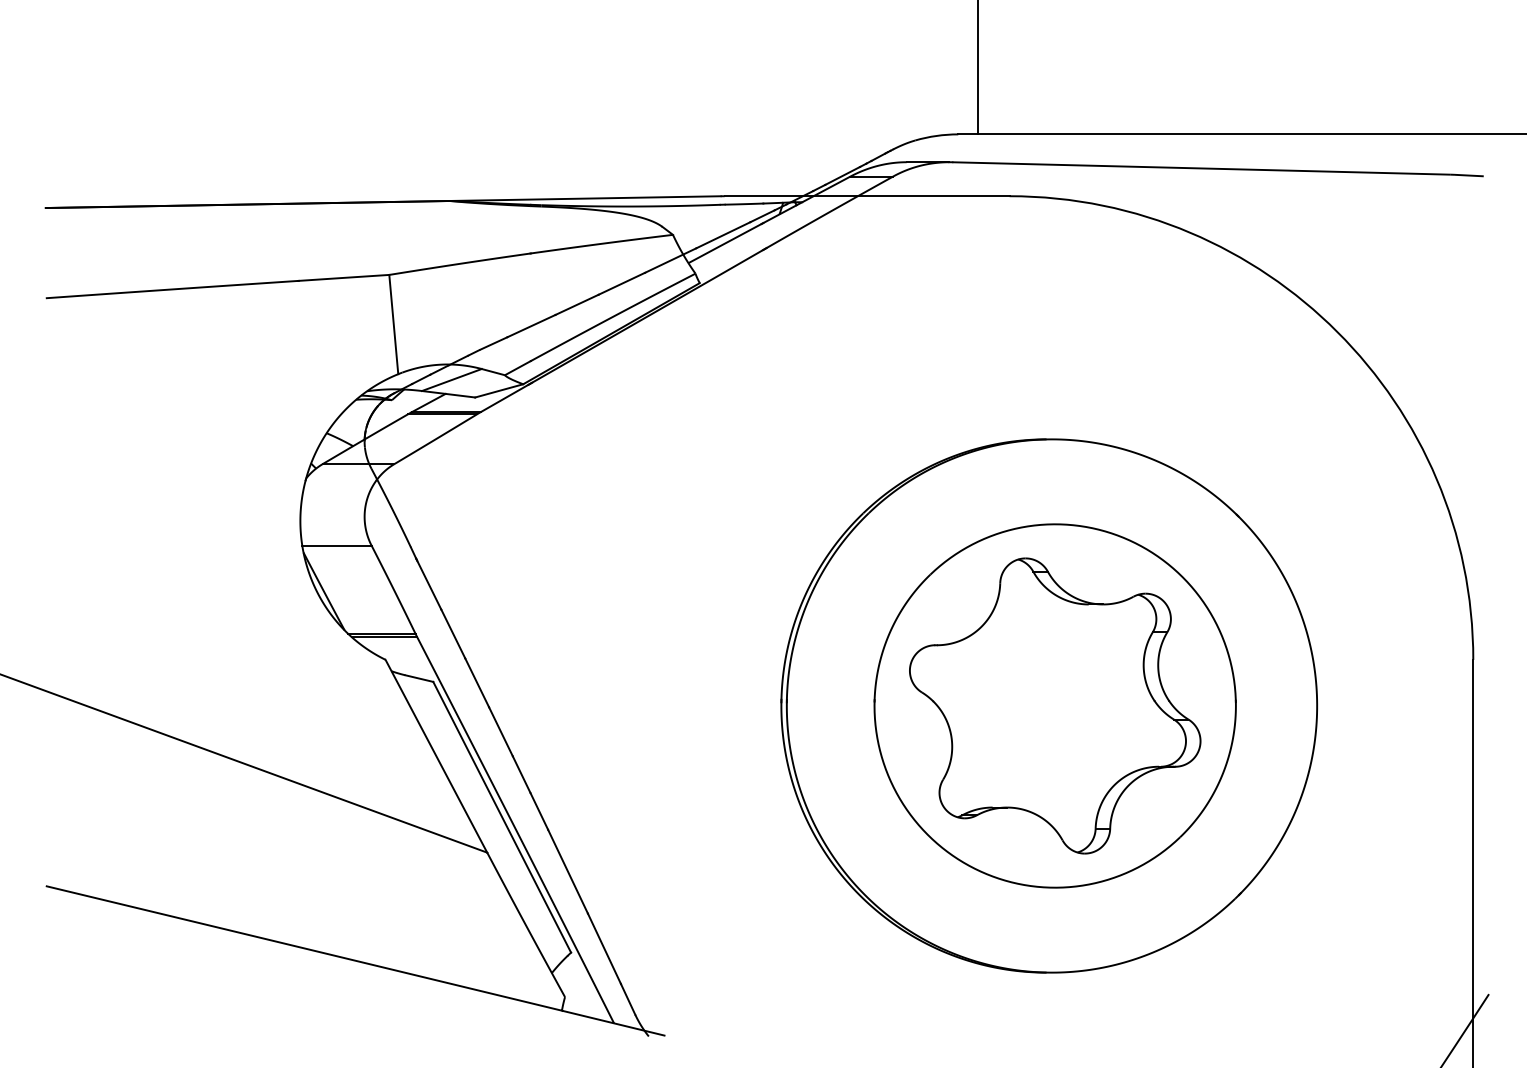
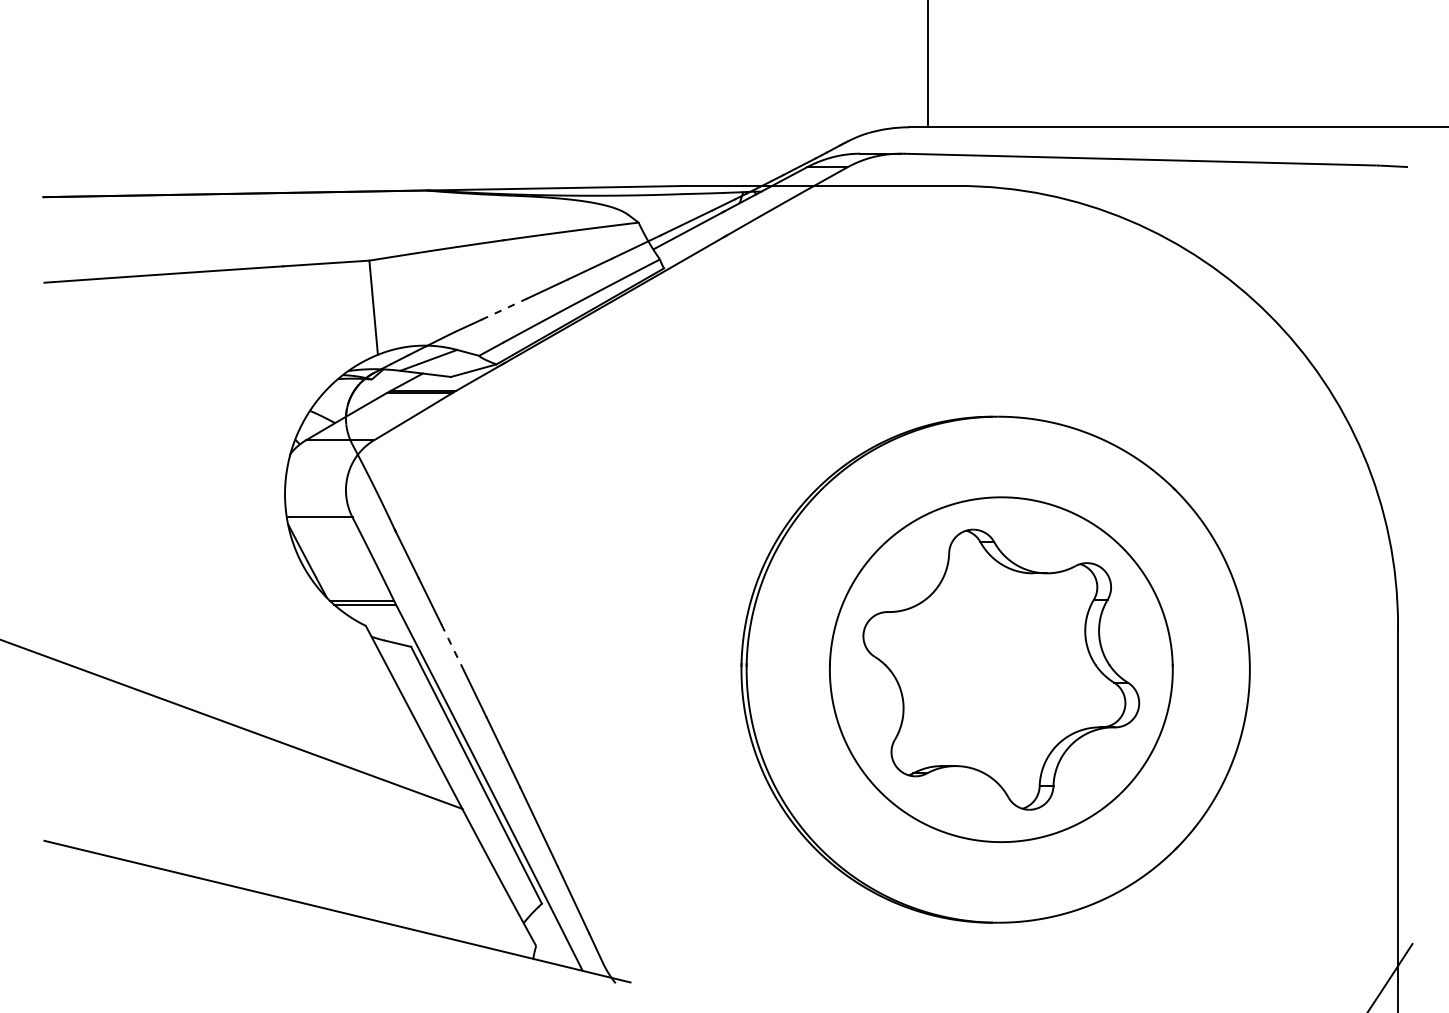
line: (531, 326) -> (504, 309), solid -> dashed
line: (476, 682) -> (452, 647), solid -> dashed

